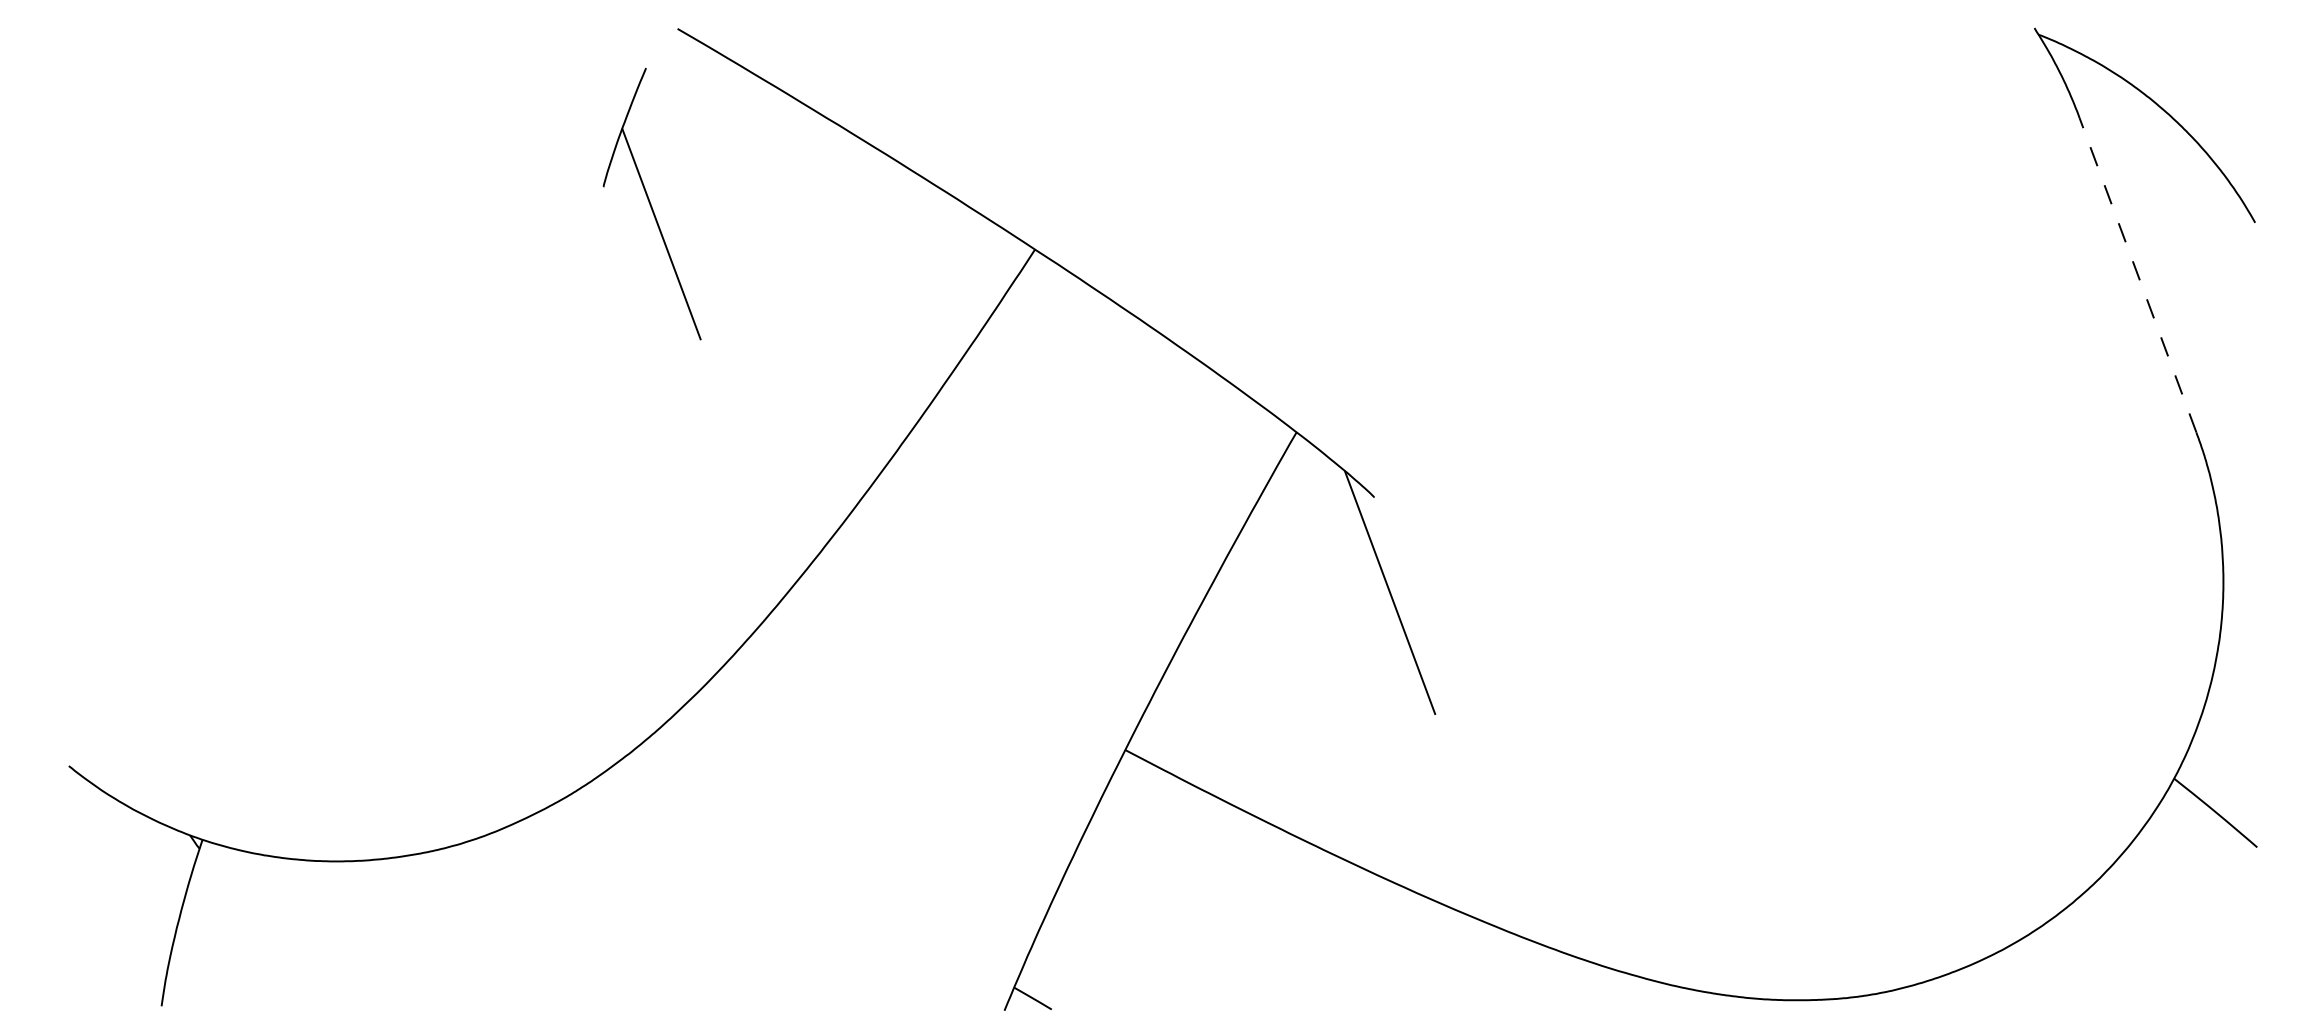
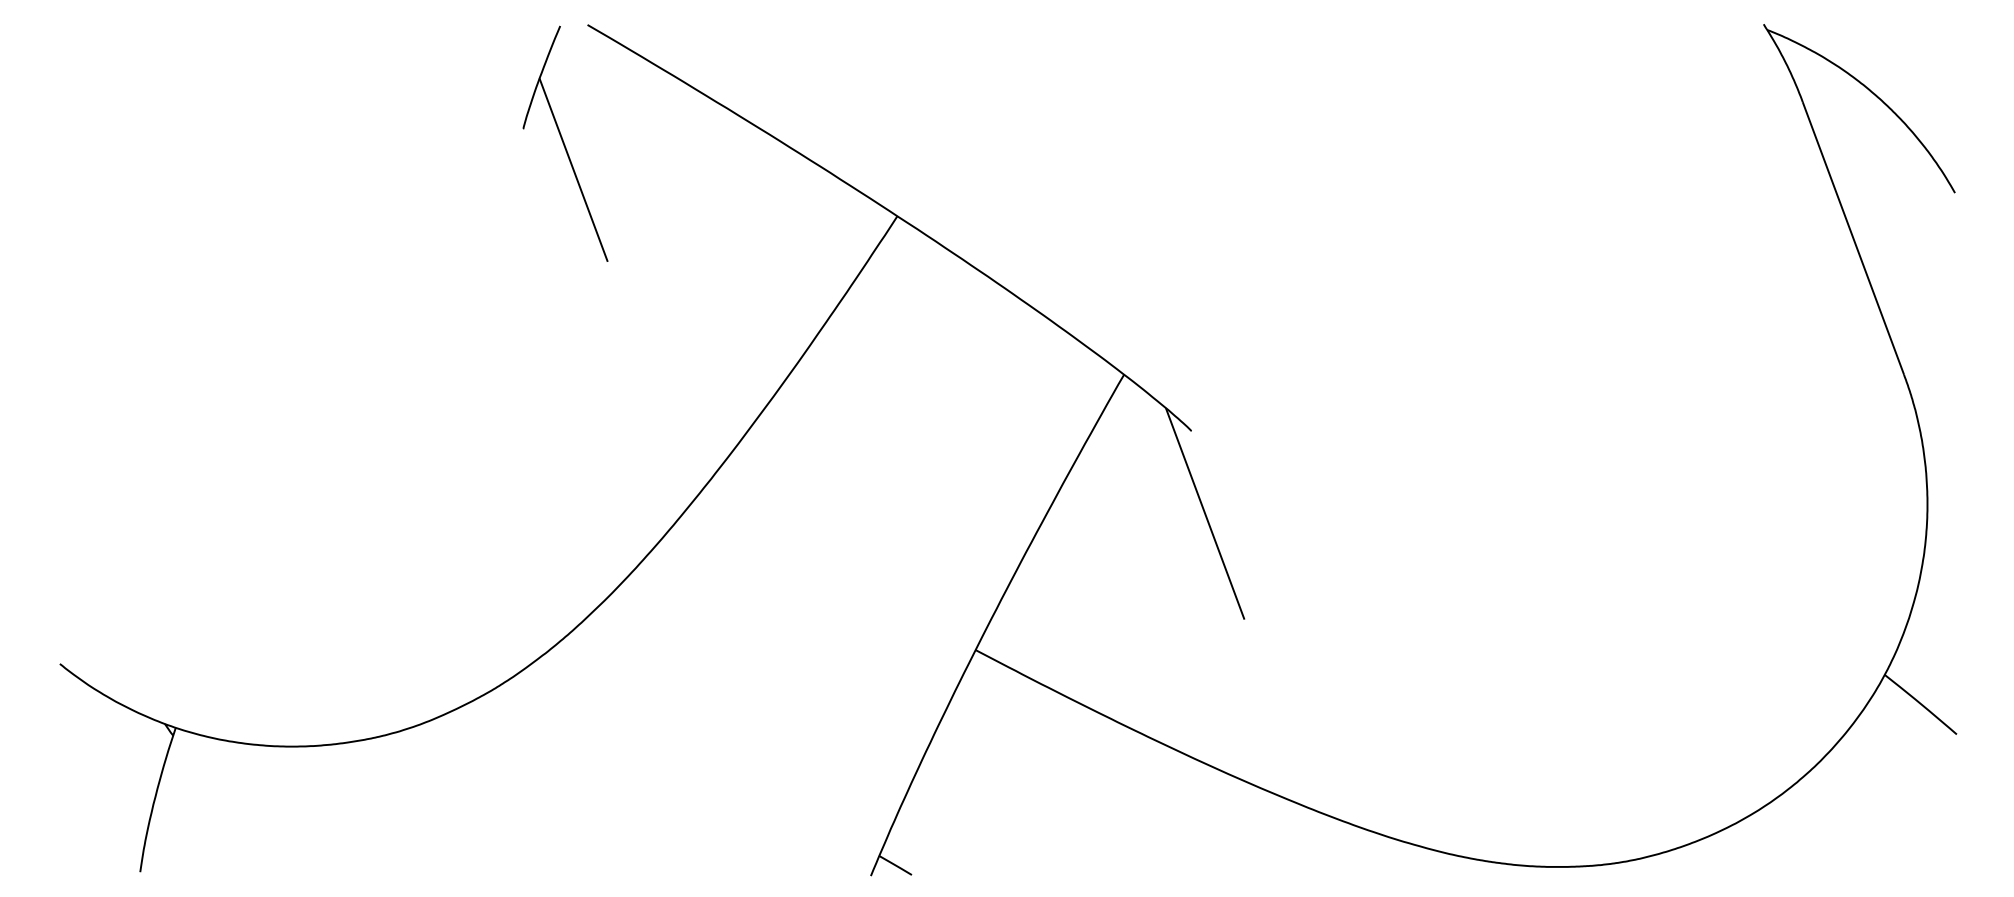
part: (651, 204) -> (564, 144), moved
line: (2137, 275) -> (1852, 238), dashed -> solid

